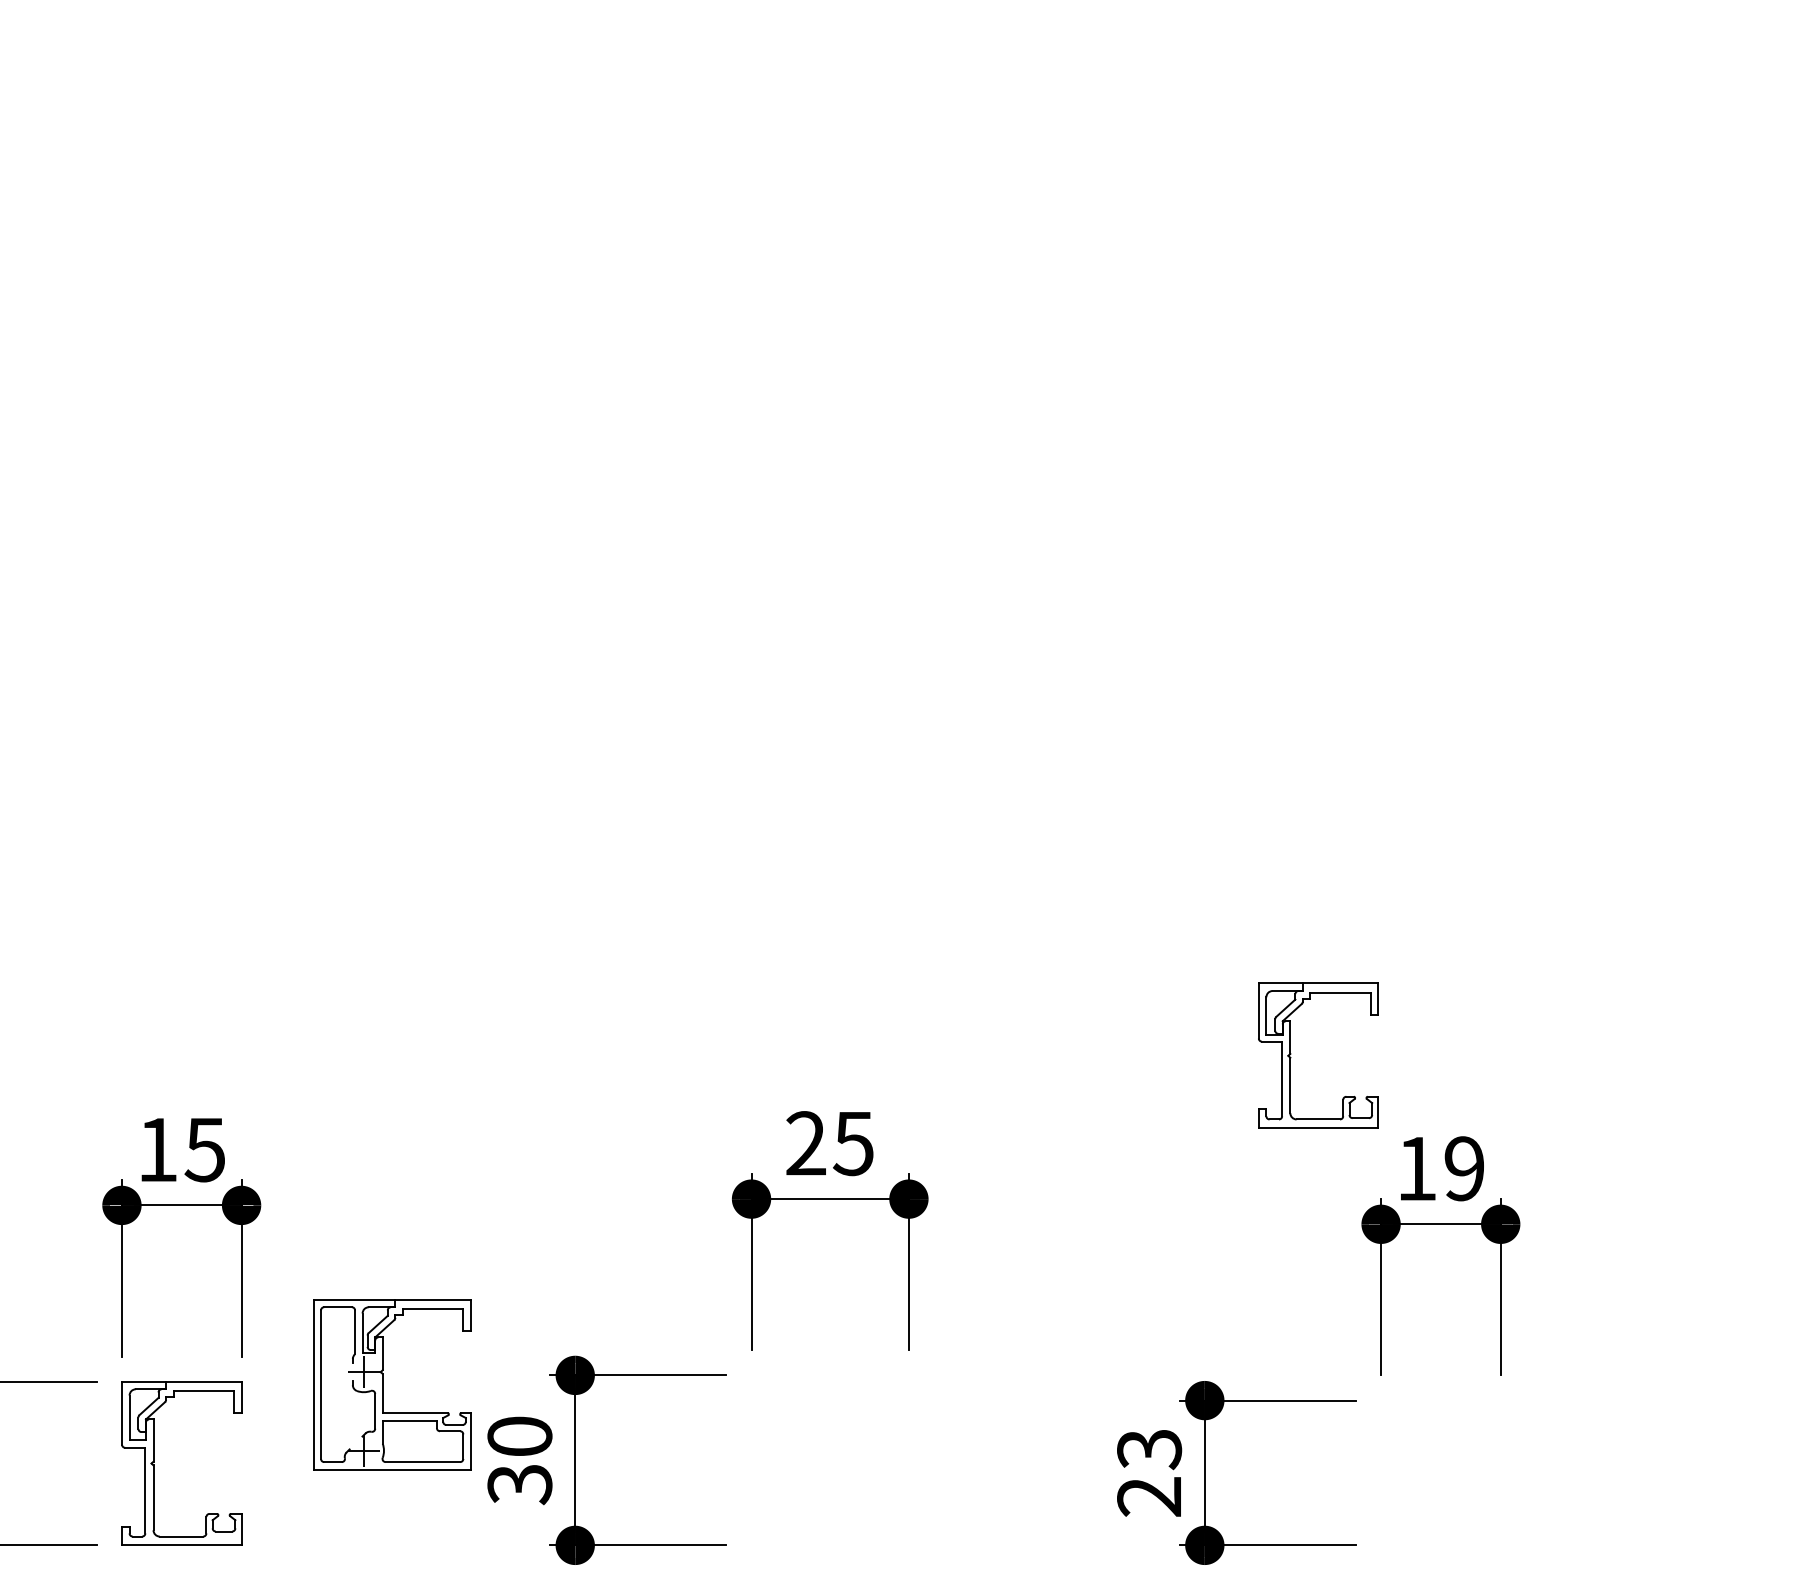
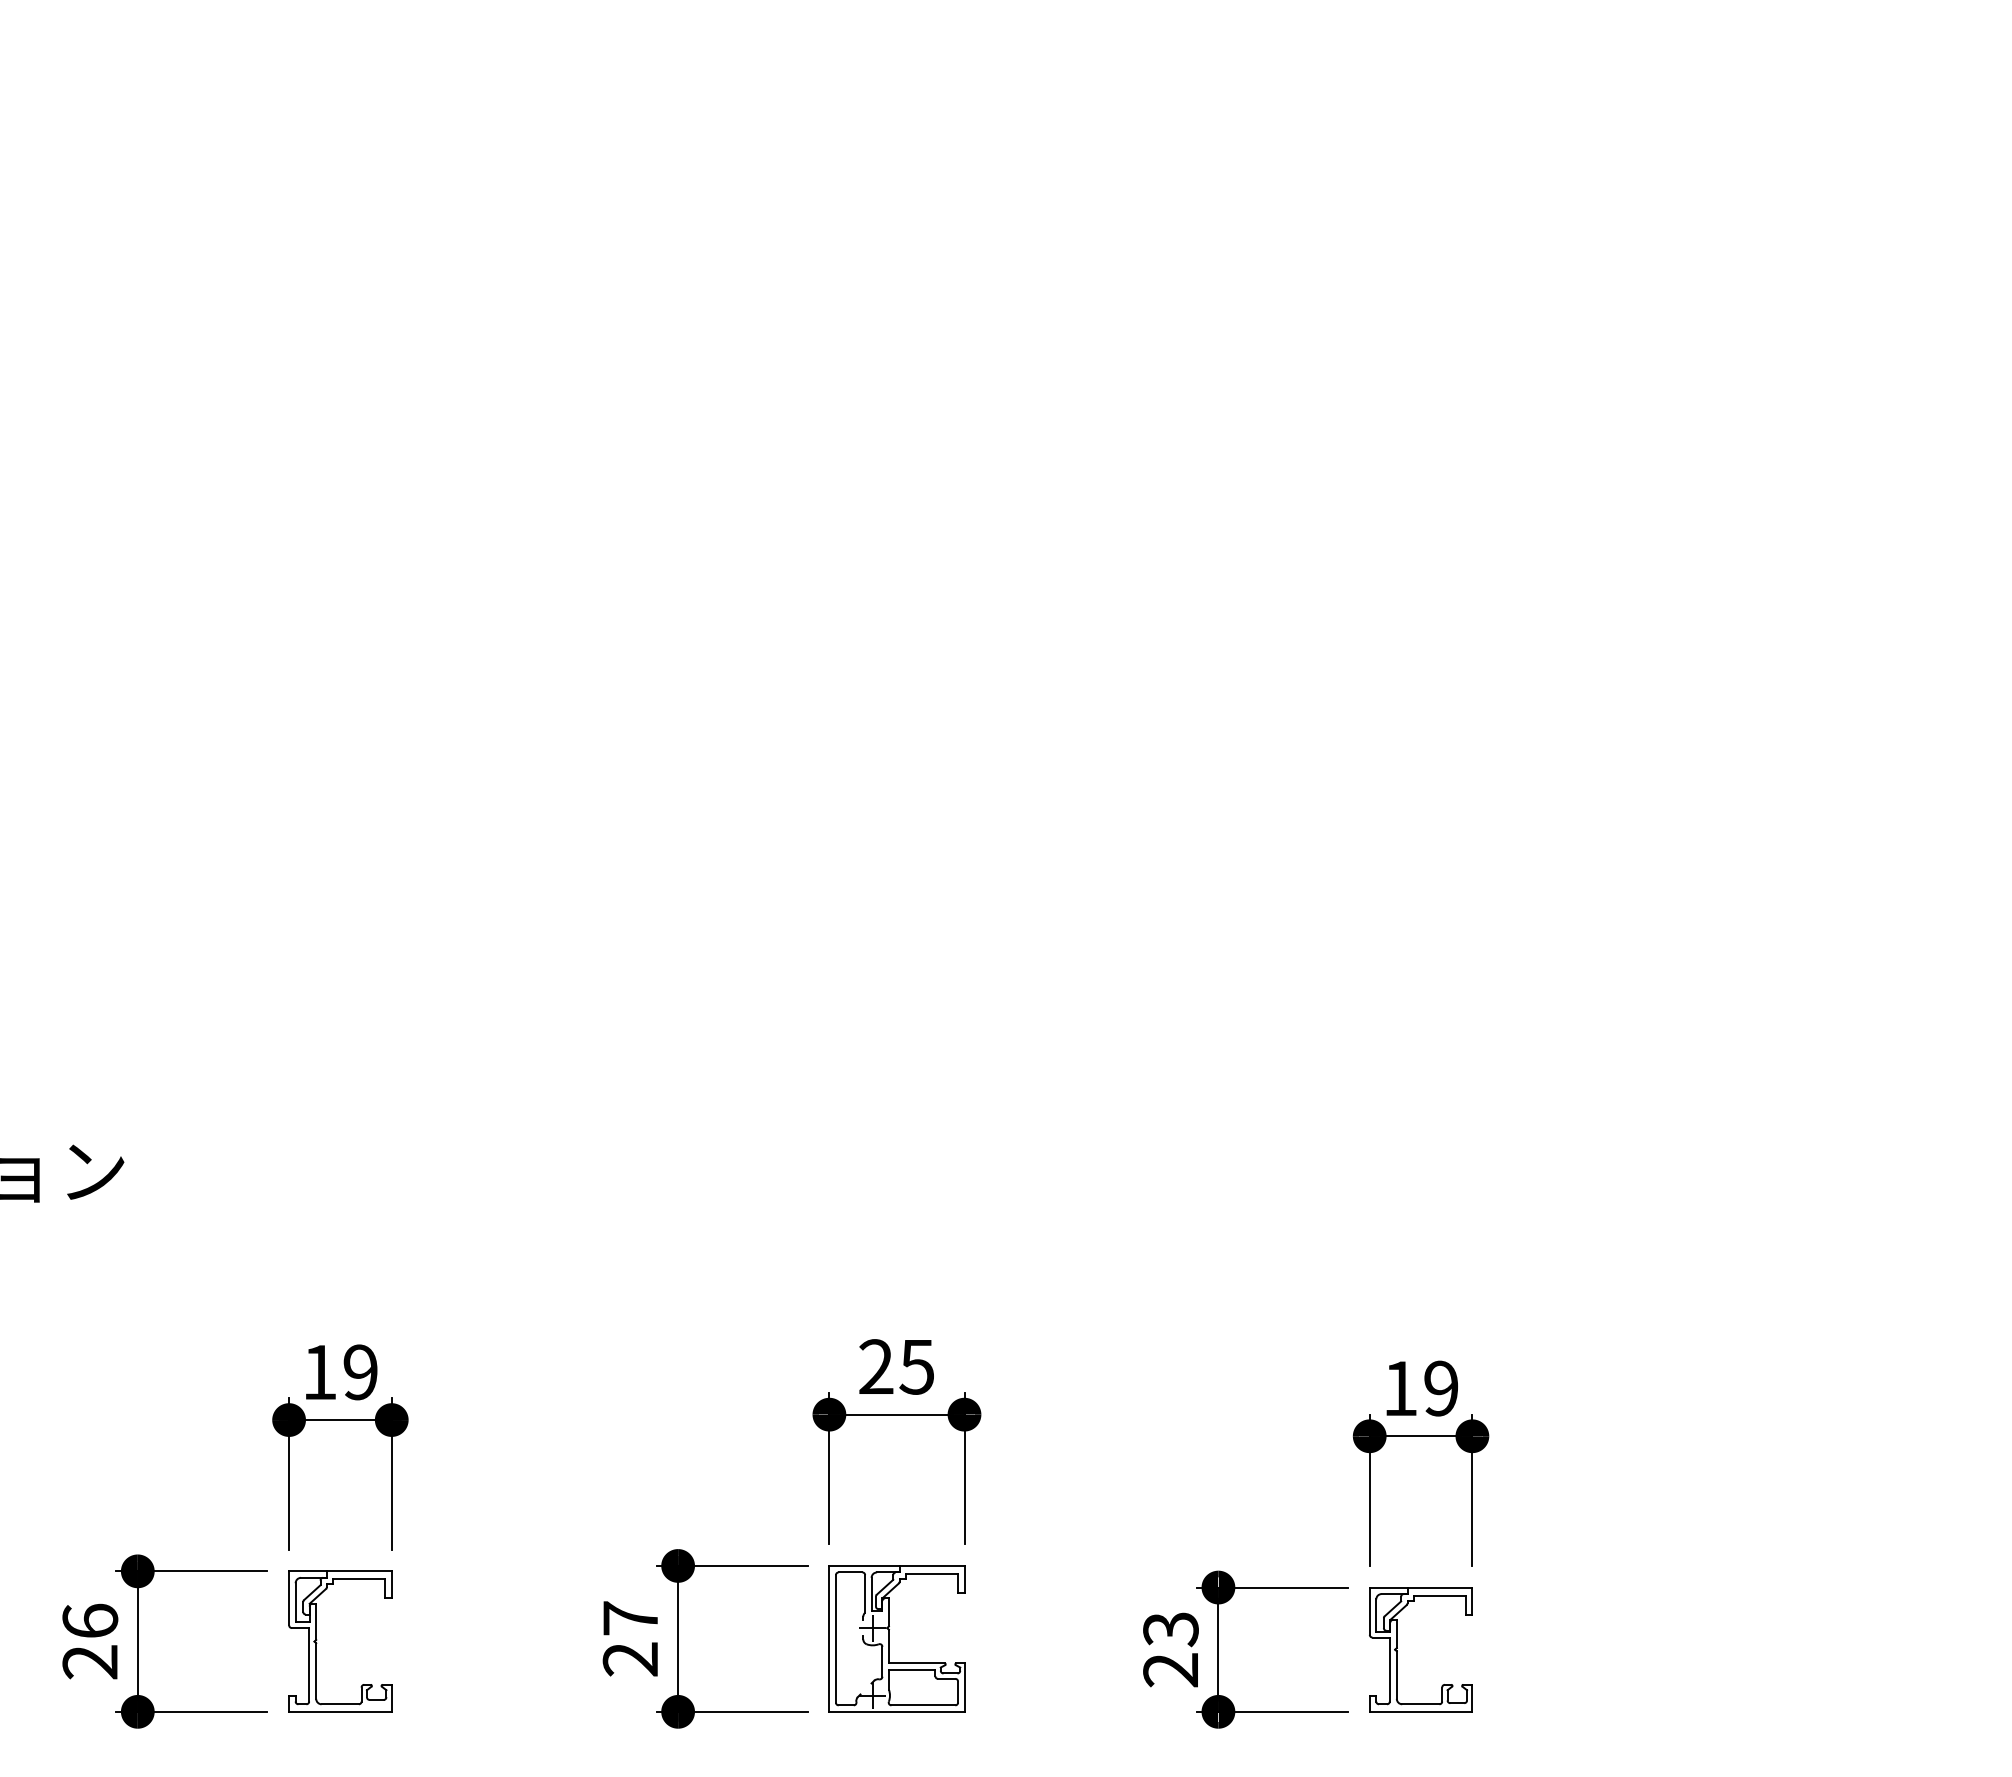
part: (1291, 1054) -> (1397, 1648), moved
text: (203, 1149) -> (359, 1372), 15 -> 19
part: (383, 1384) -> (889, 1638), moved
text: (519, 1461) -> (630, 1639), 30 -> 27

